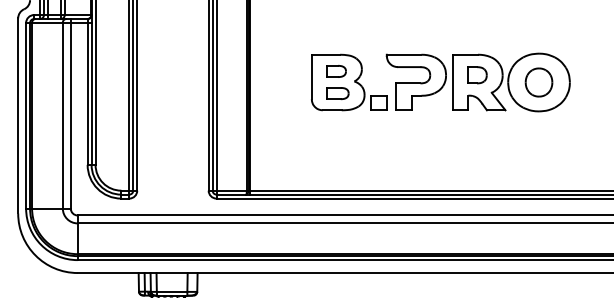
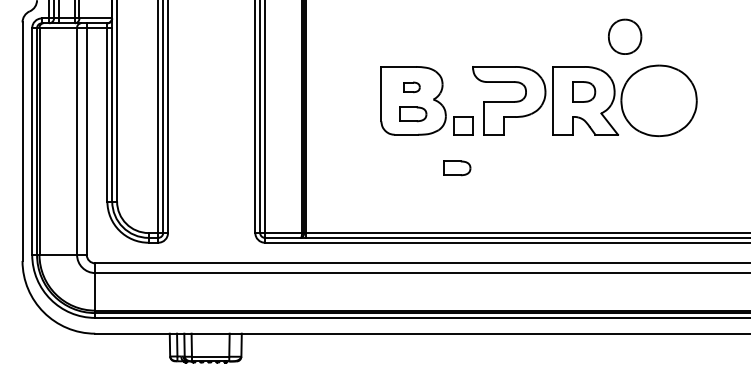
part: (336, 71) -> (411, 87), size x0.7
part: (539, 82) -> (625, 36), moved
part: (374, 137) -> (457, 168), added

